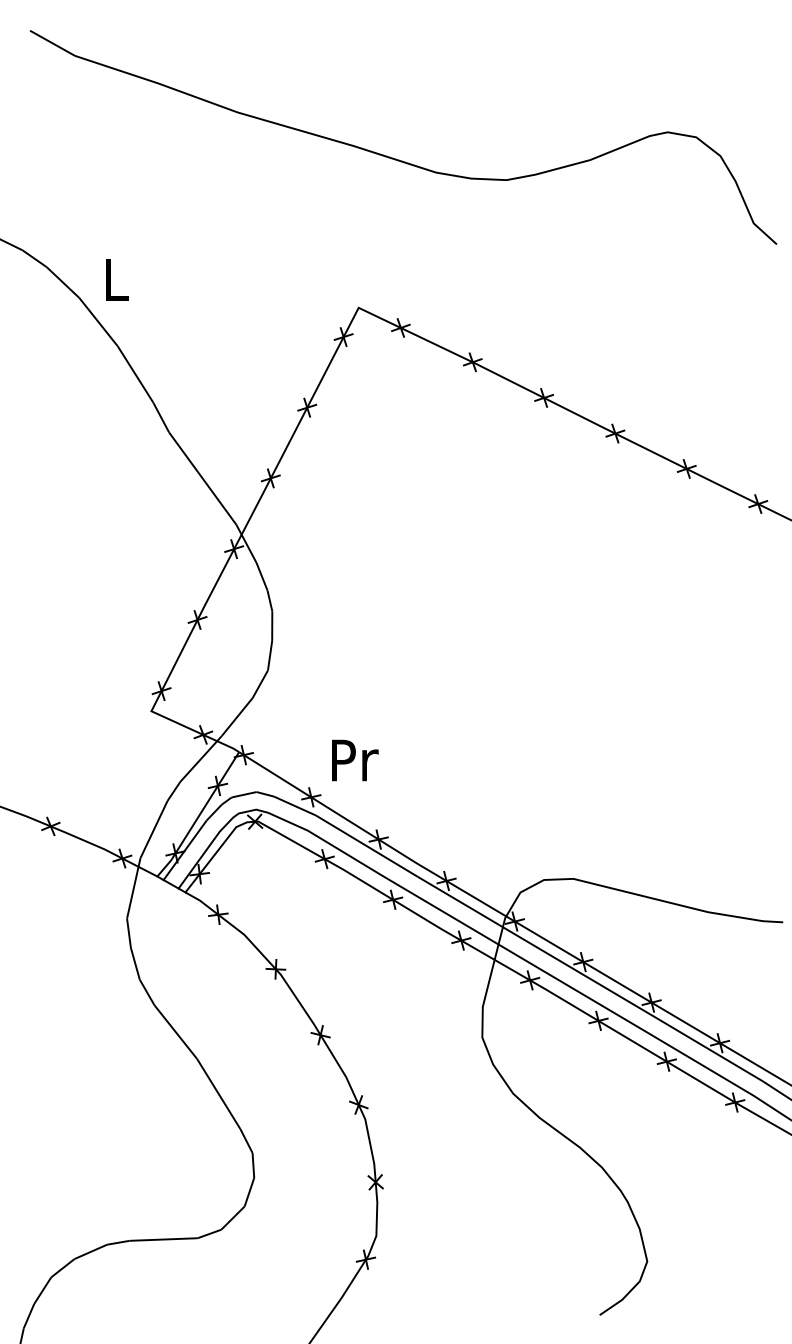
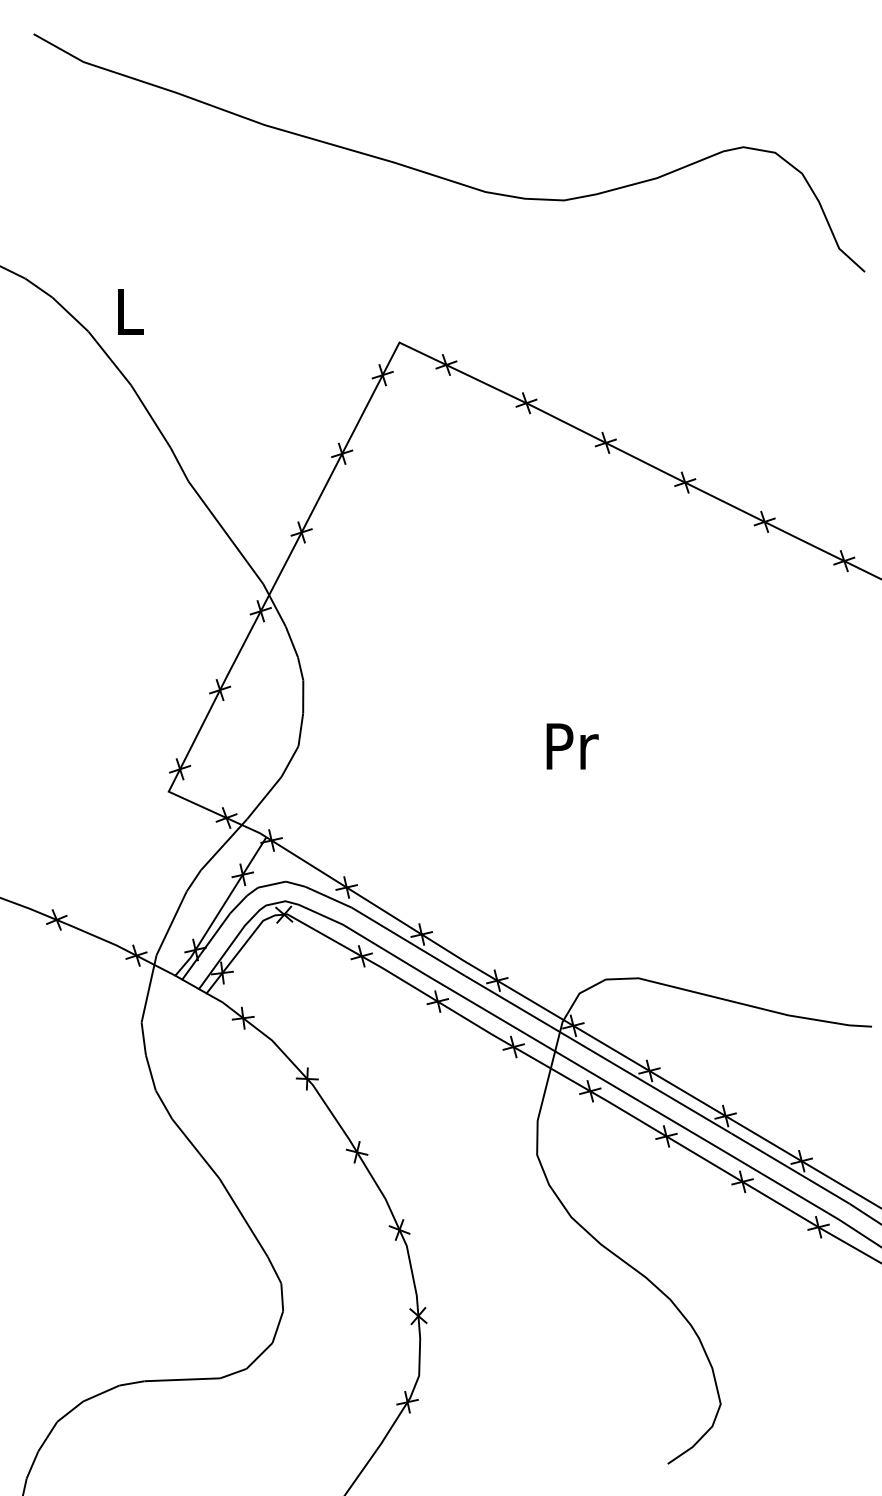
text: (355, 760) -> (572, 746), moved

